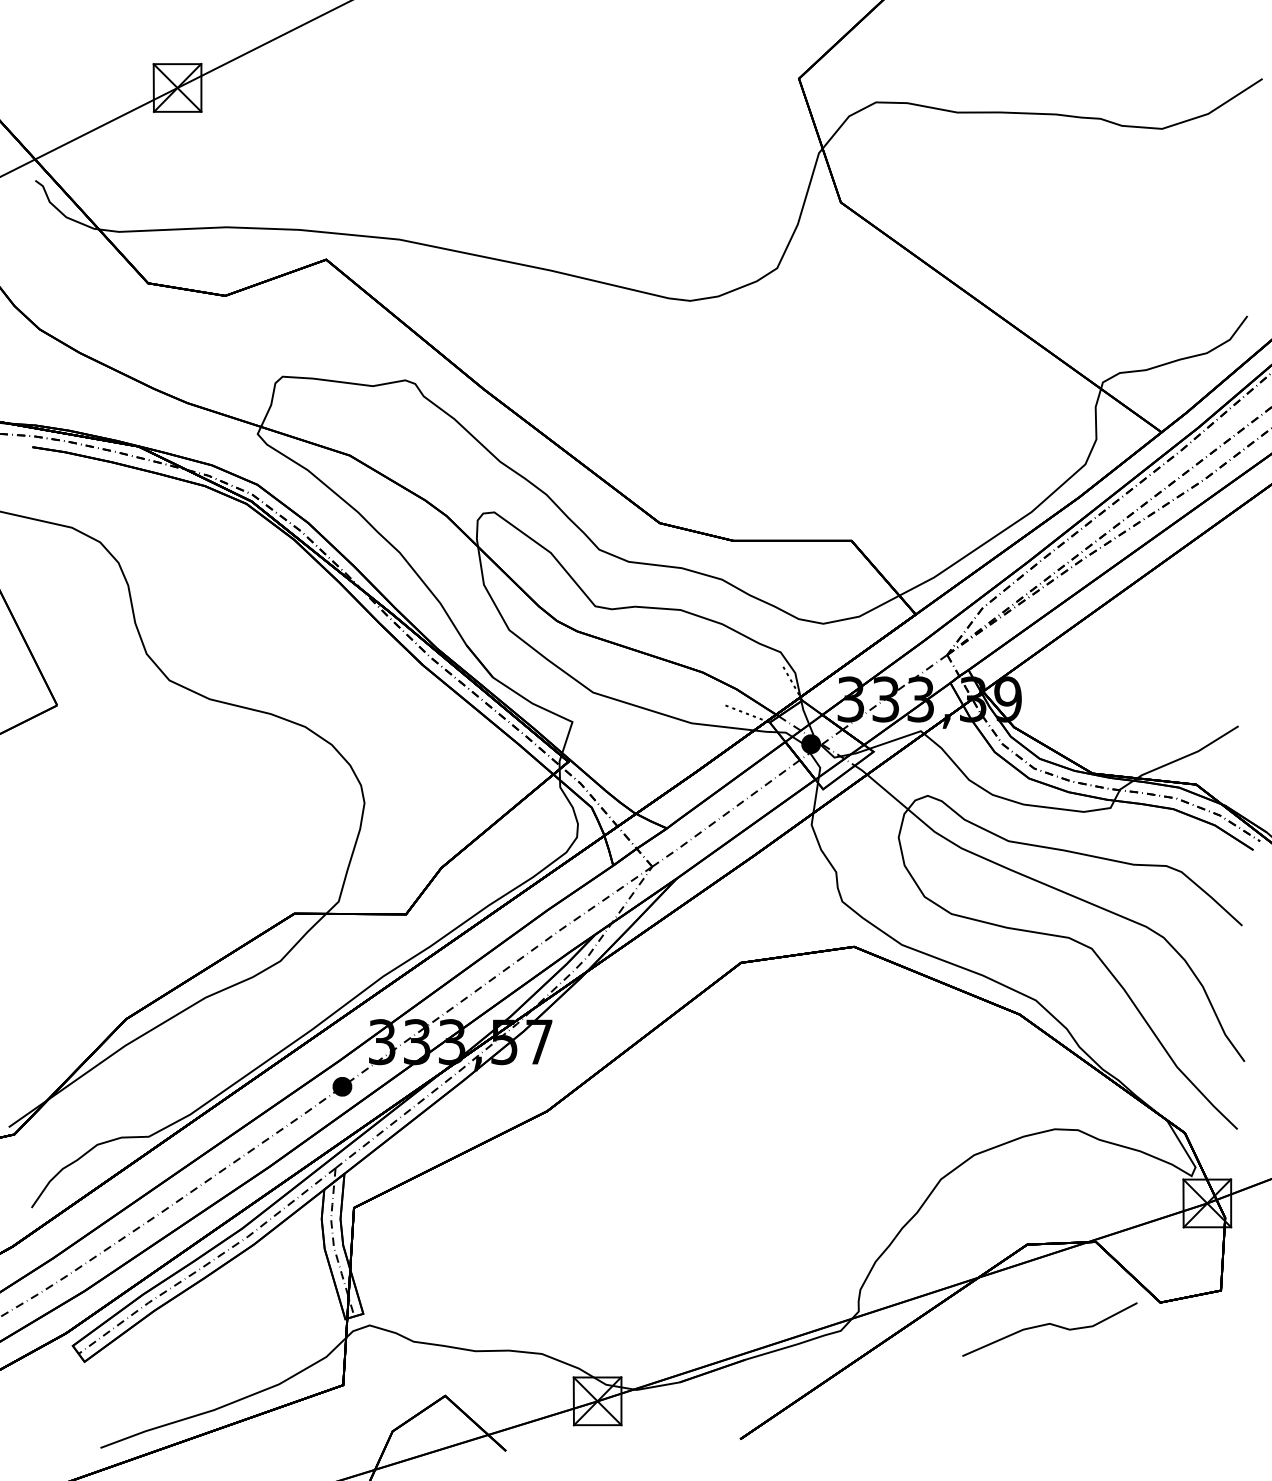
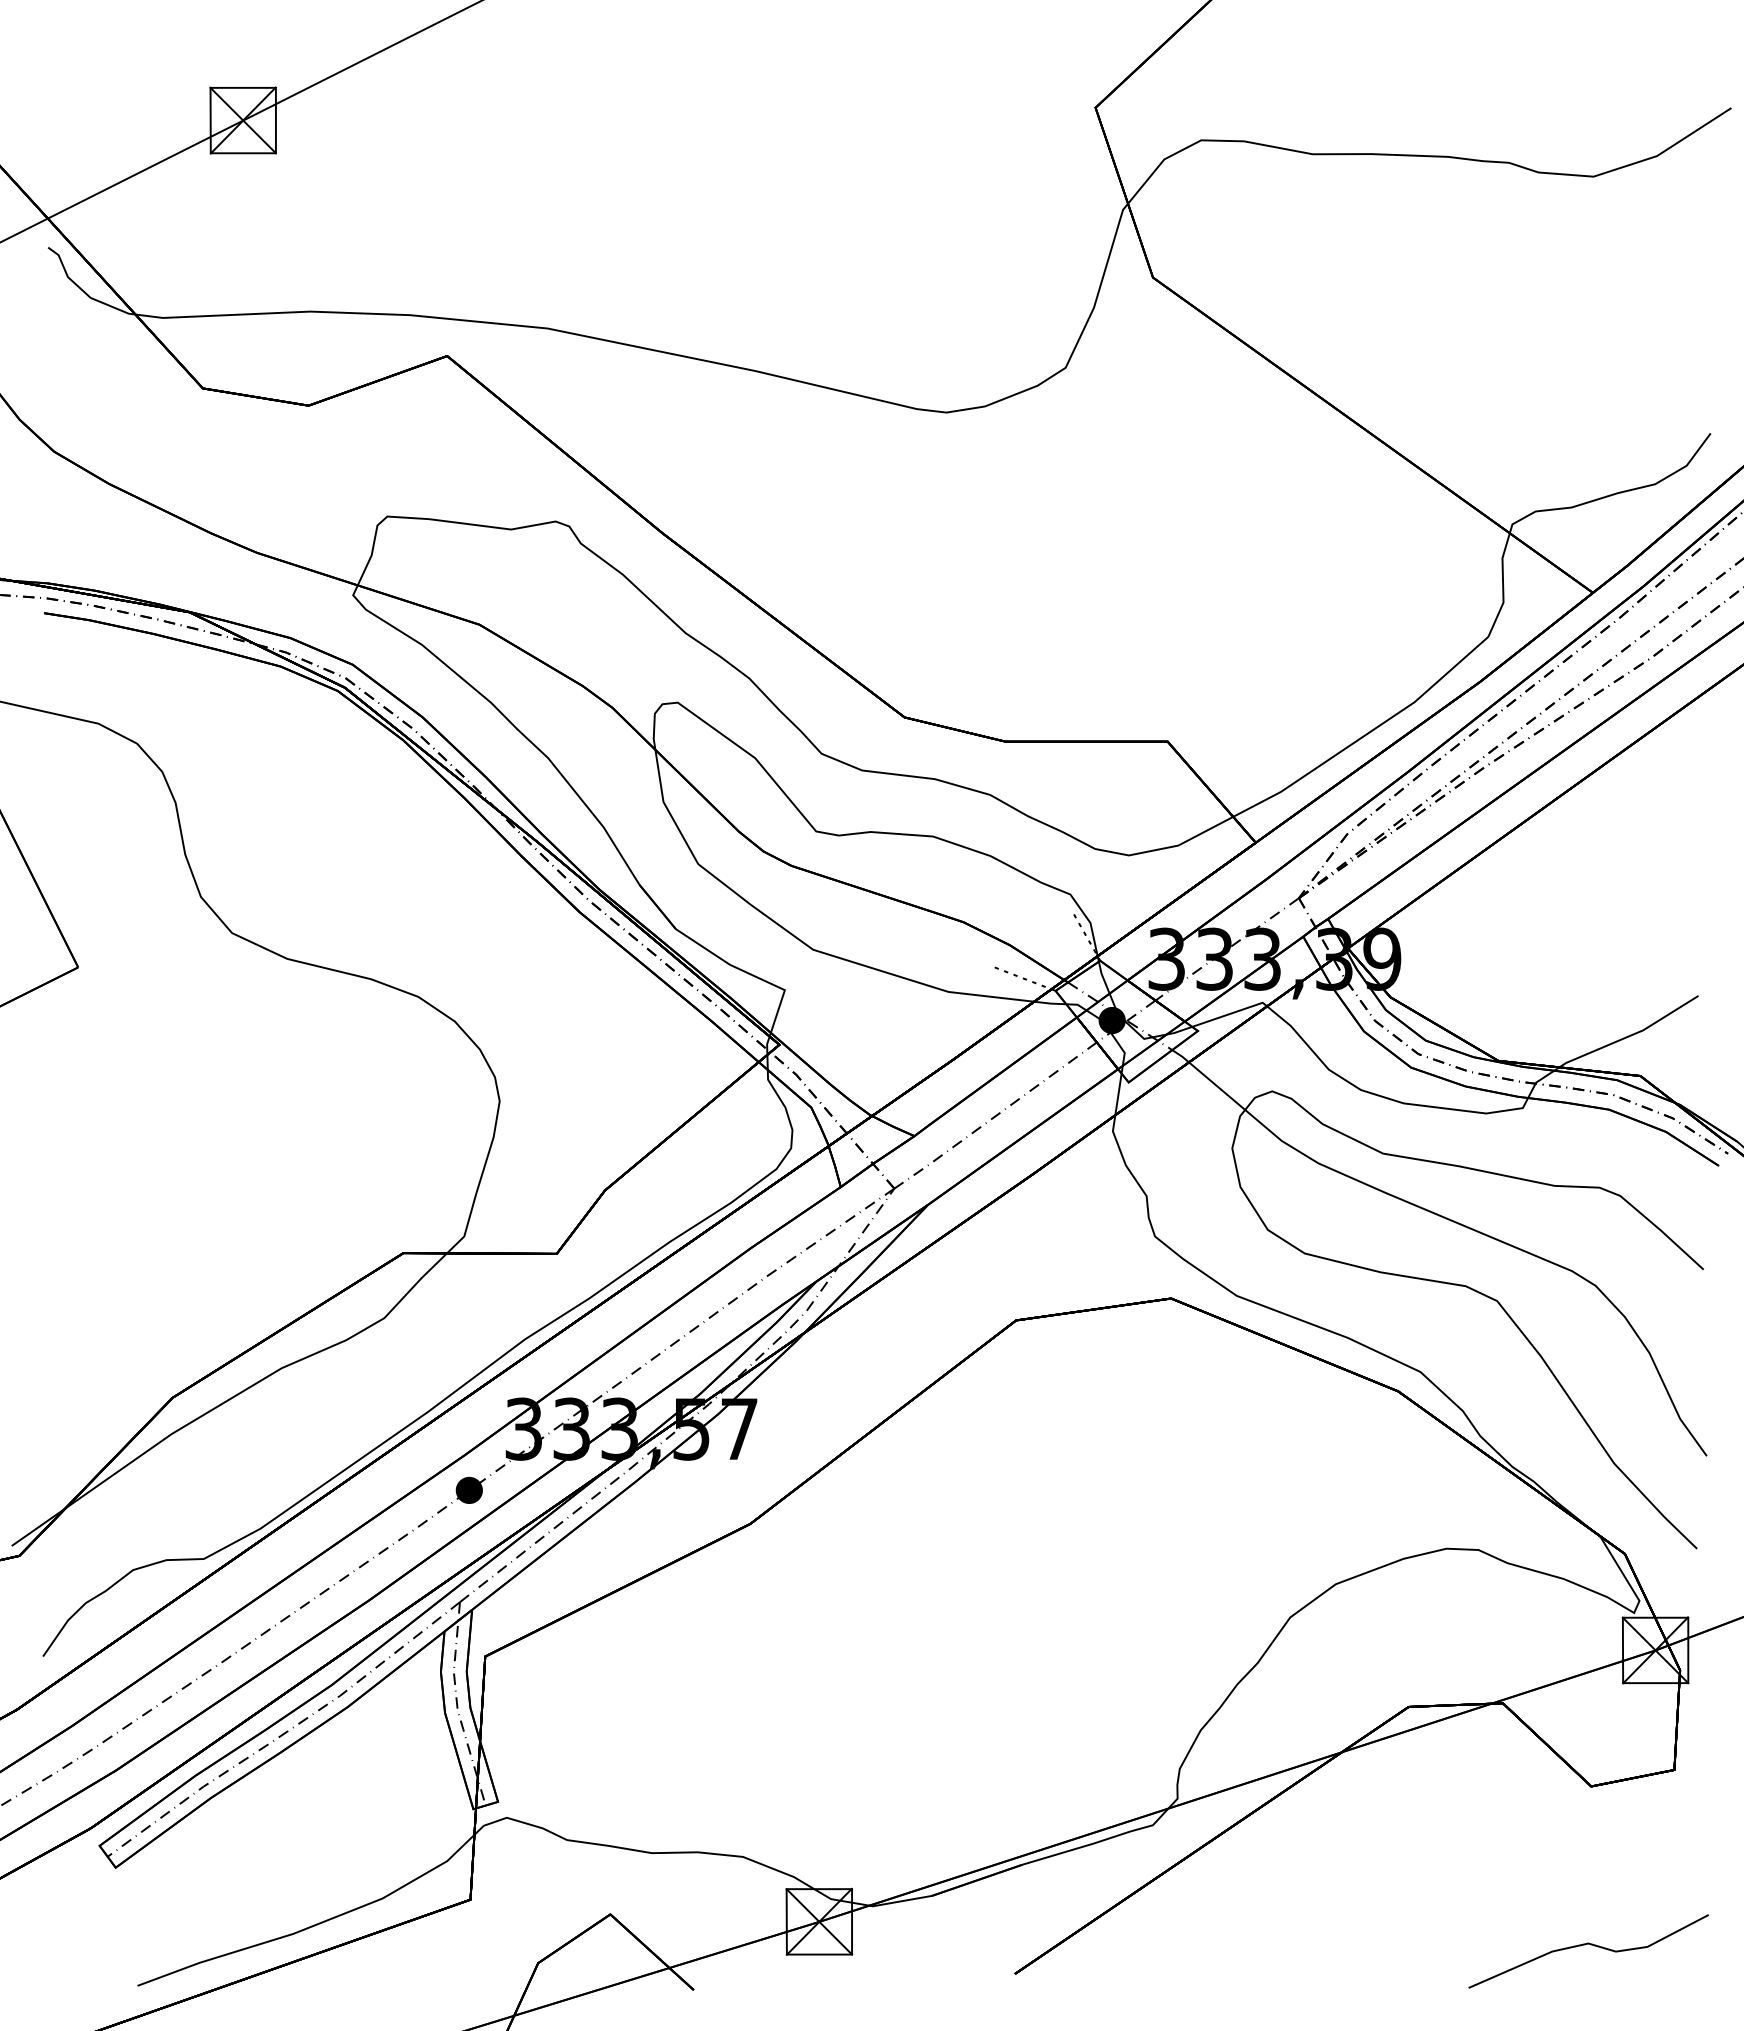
curve: (1047, 1325) -> (1585, 1945), moved

